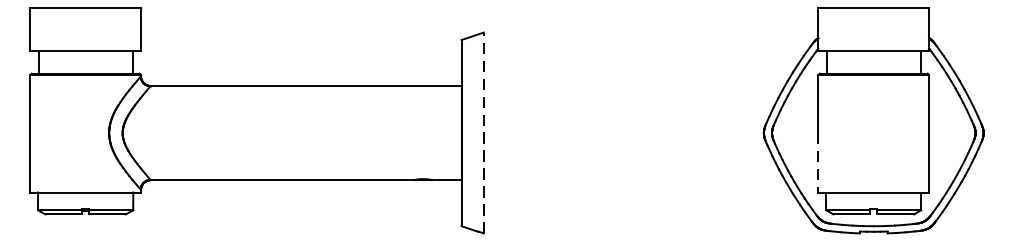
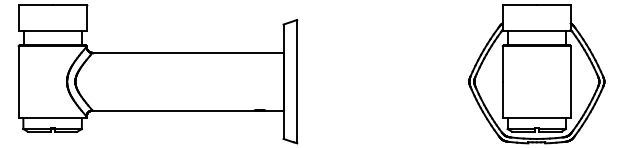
line: (484, 132) -> (297, 81), dashed -> solid
line: (817, 163) -> (502, 100), dashed -> solid

